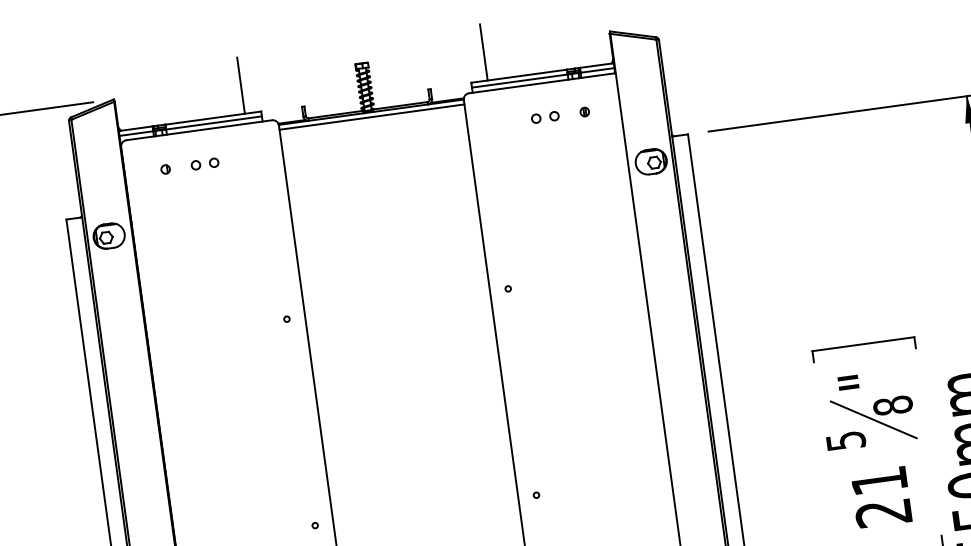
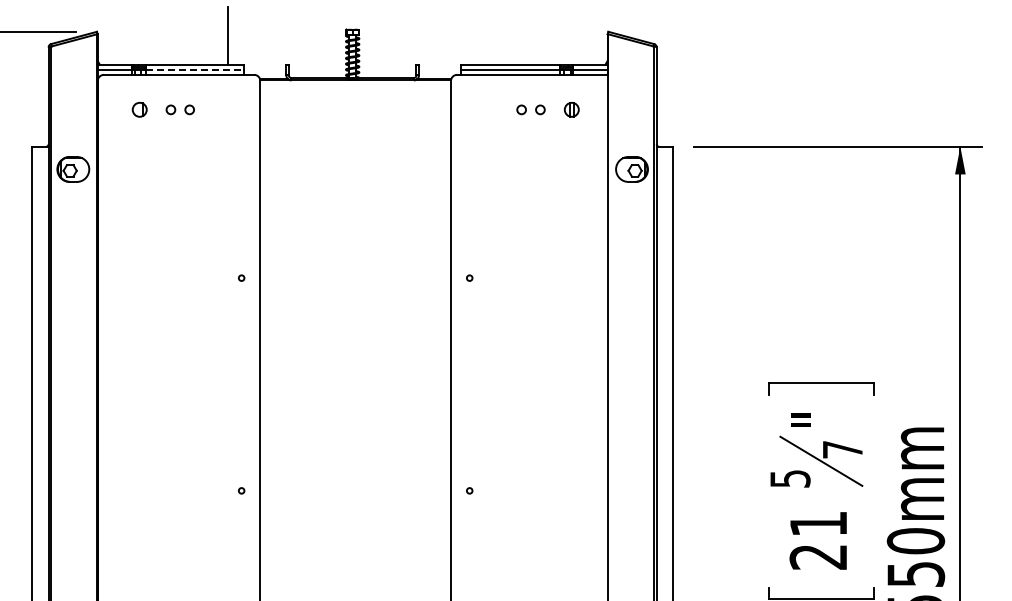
line: (483, 52) -> (477, 35), removed
part: (584, 111) -> (571, 109), size x1.6
line: (371, 117) -> (355, 85), removed
line: (214, 122) -> (195, 69), solid -> dashed
part: (165, 169) -> (139, 109), size x1.6
text: (892, 405) -> (842, 449), 8 -> 7

